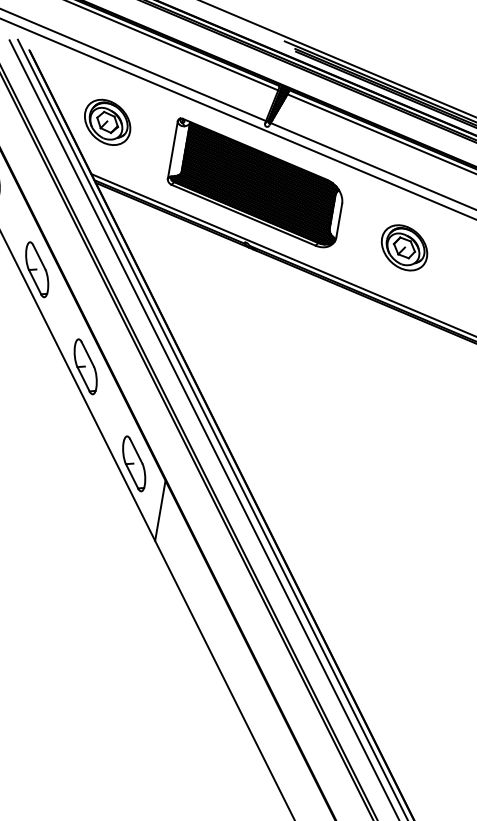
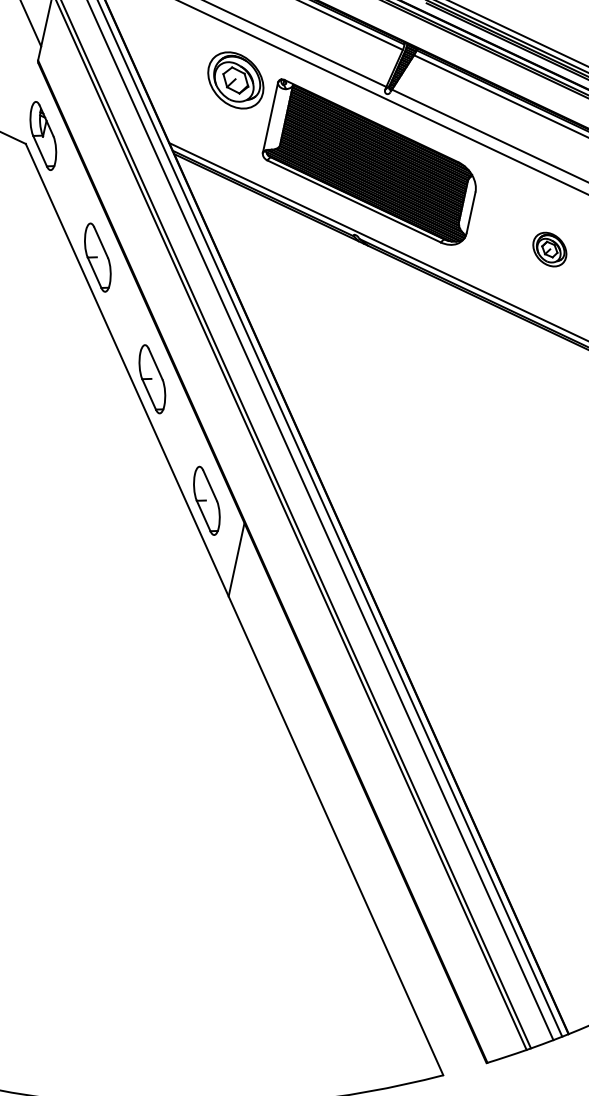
part: (107, 122) -> (235, 80), moved
part: (404, 247) -> (549, 249), size x0.6

